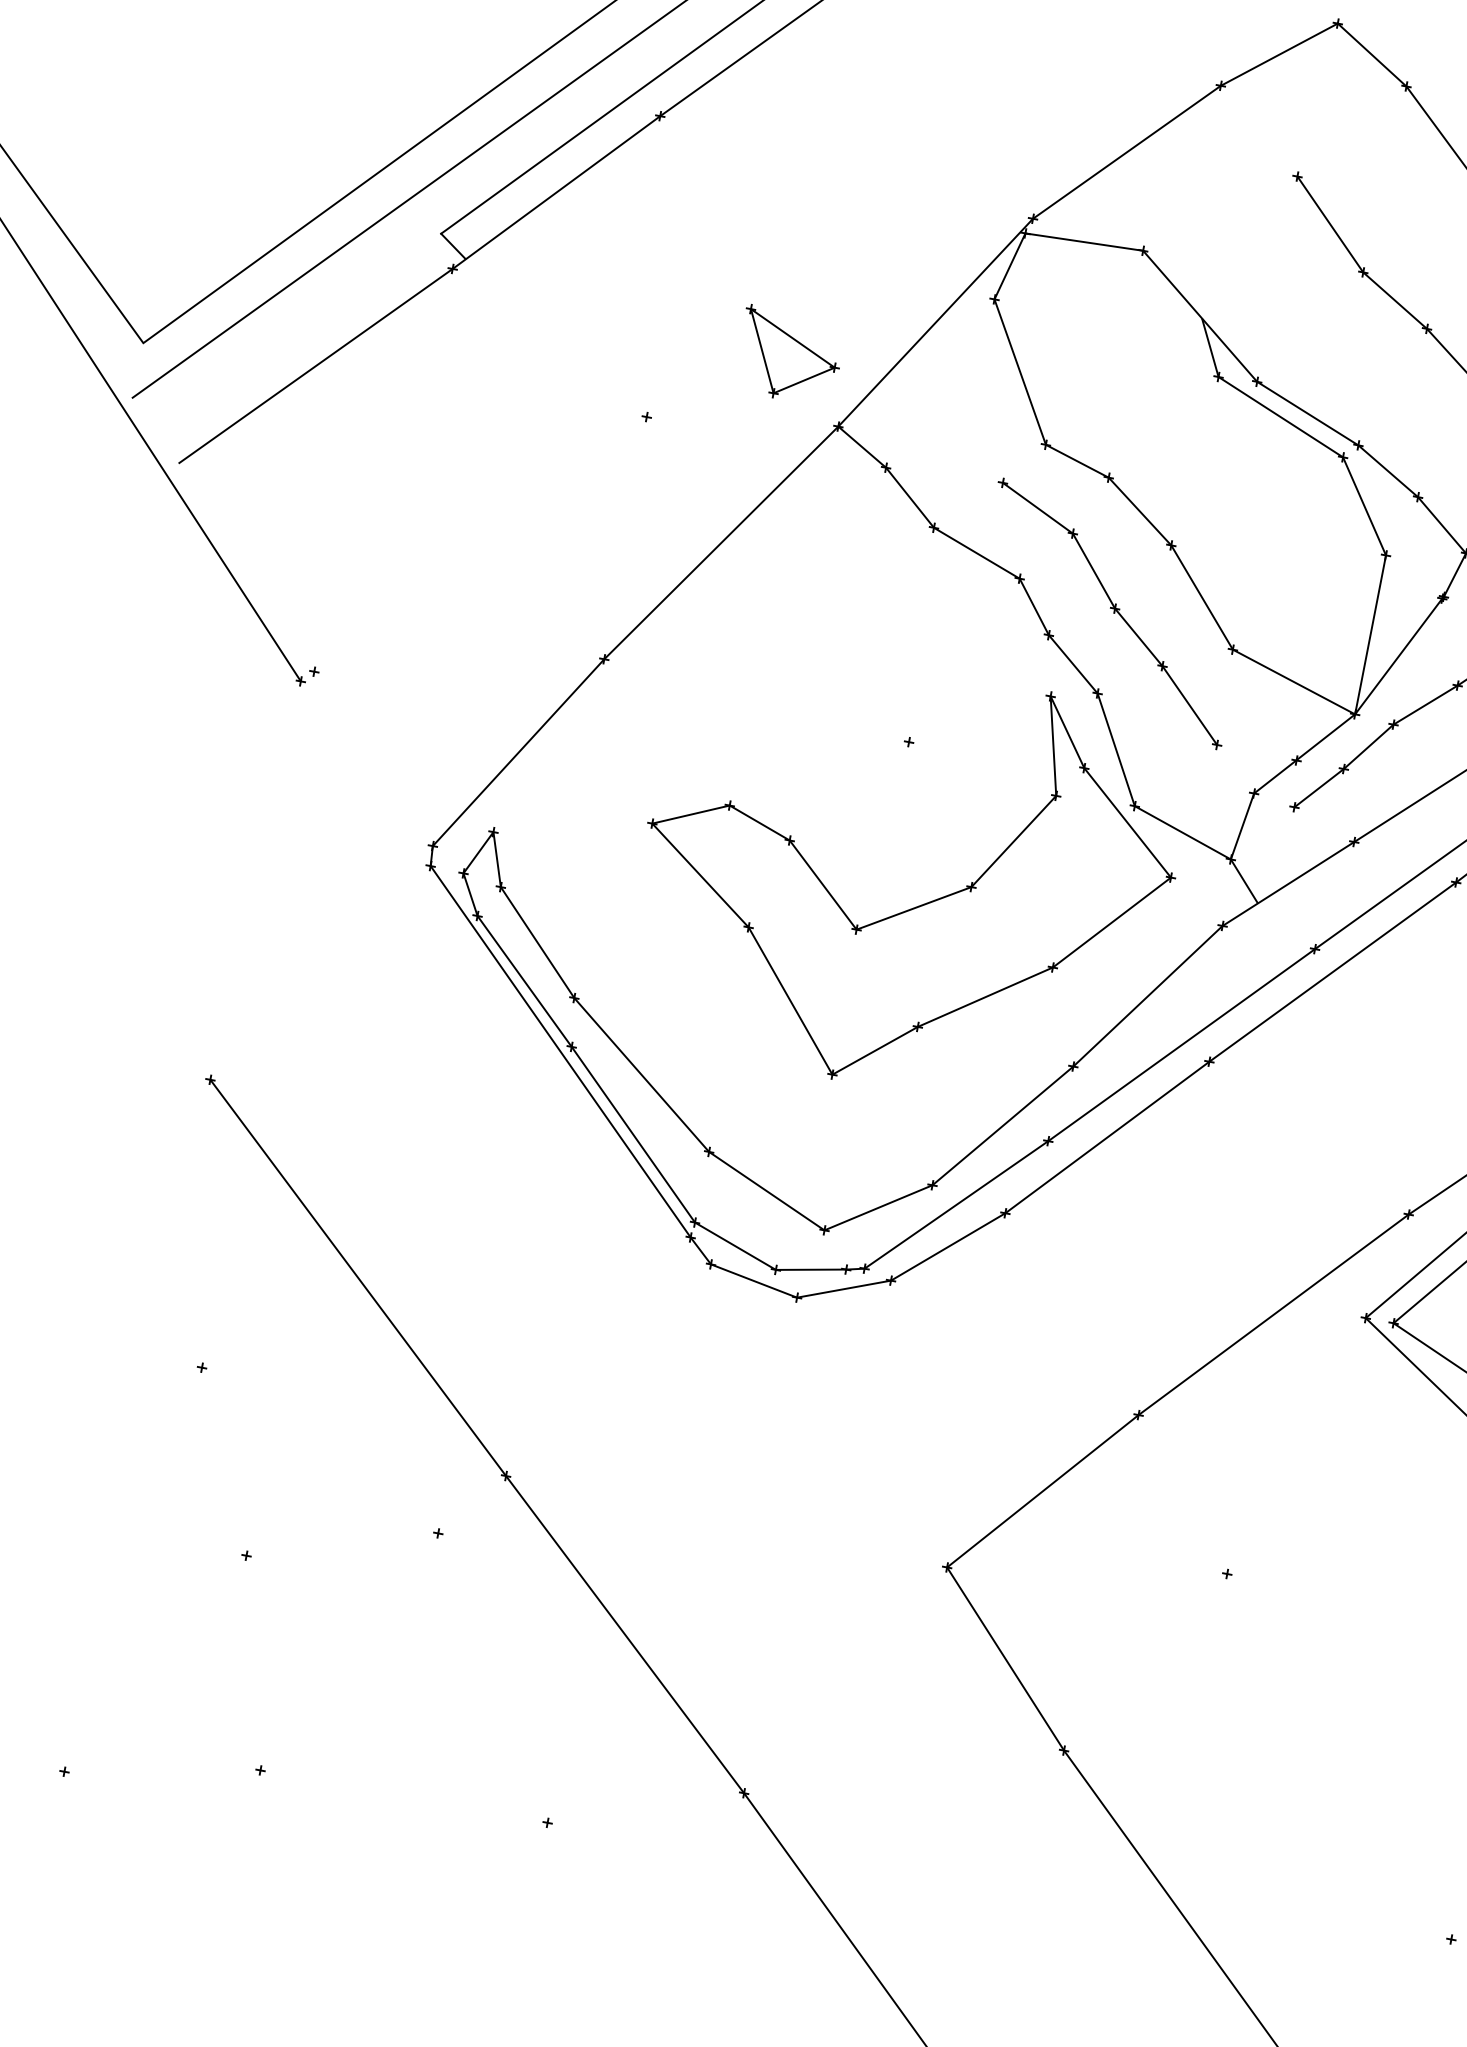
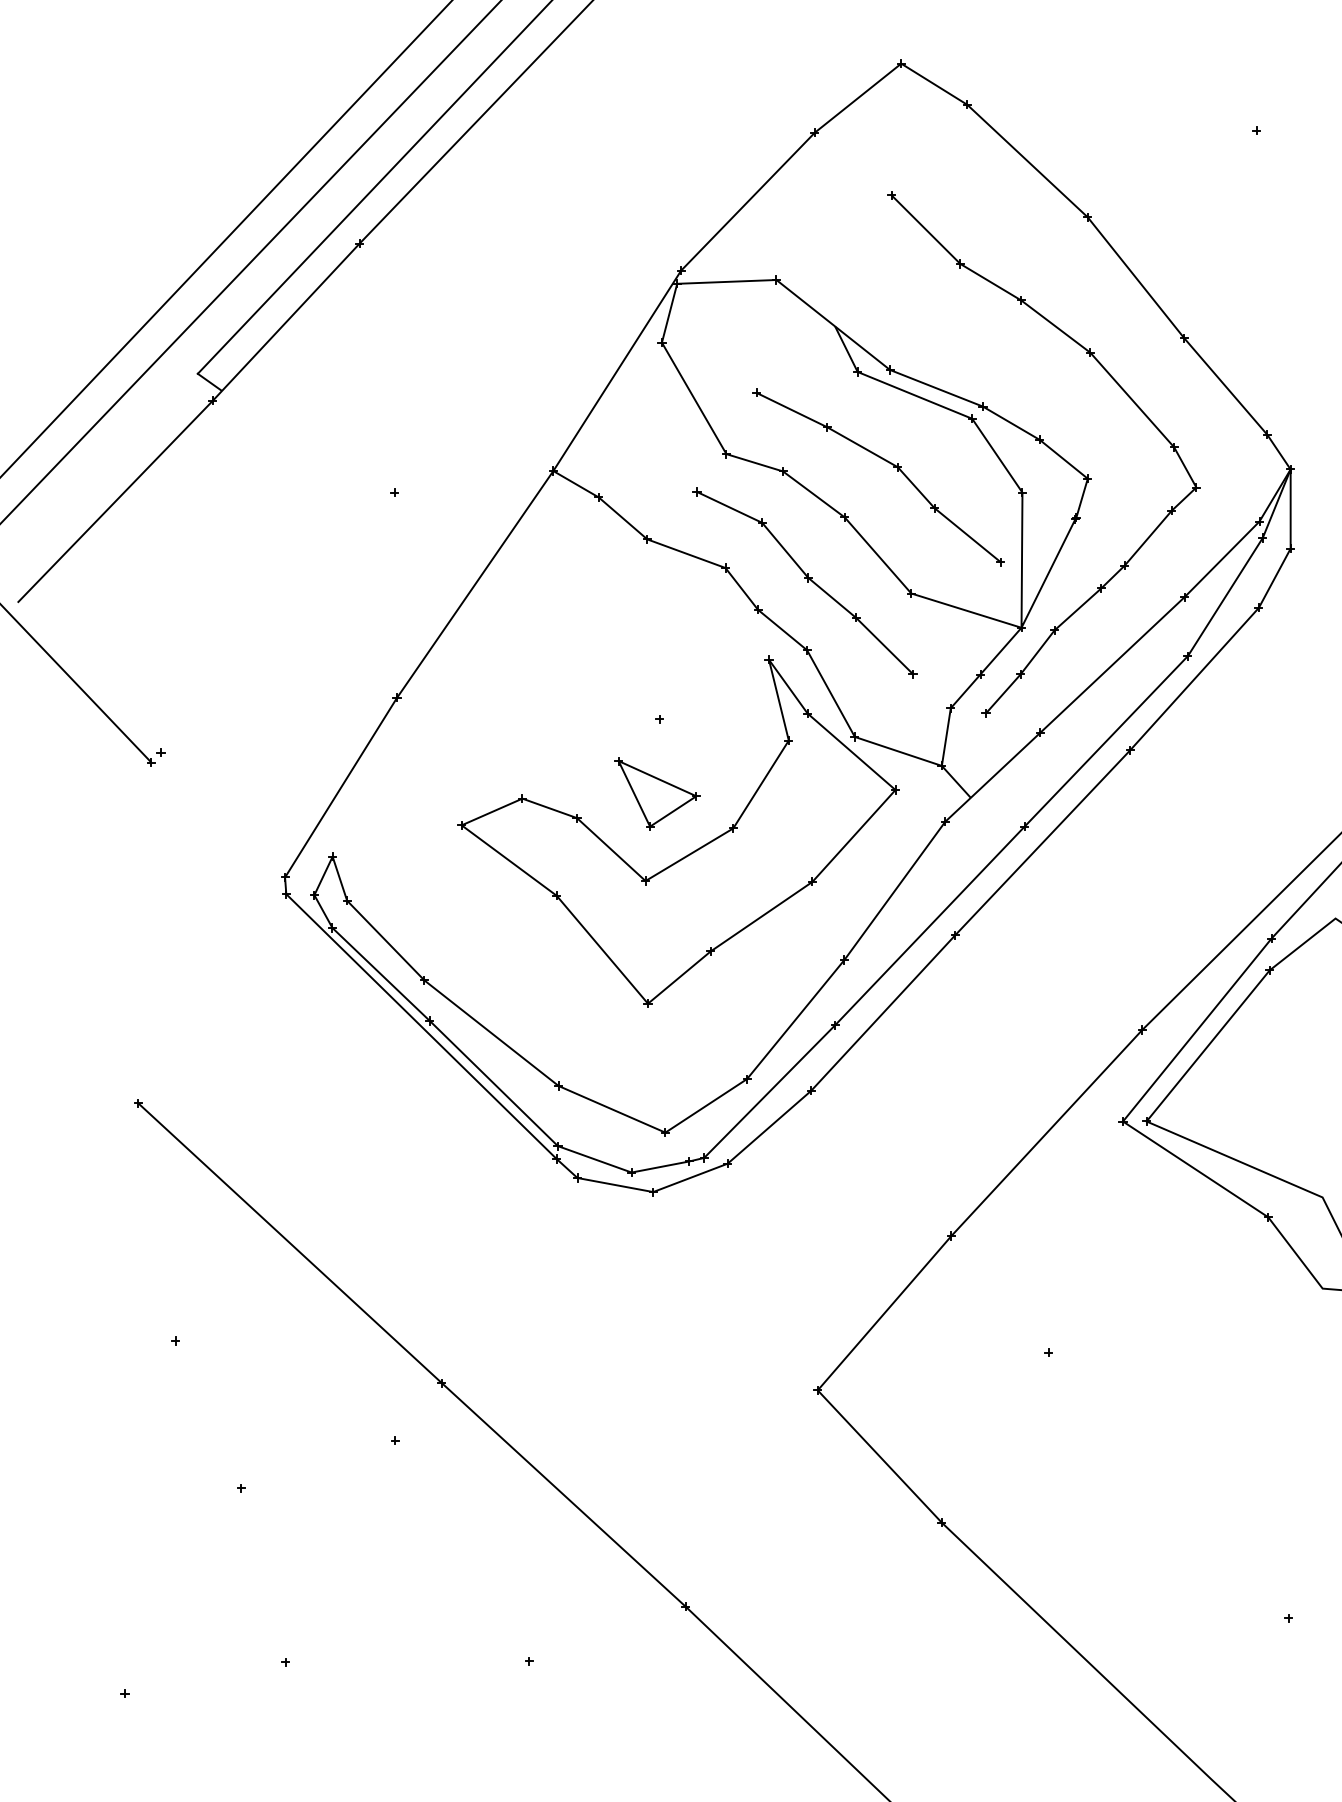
part: (789, 355) -> (657, 793), moved
part: (1231, 488) -> (885, 461), added

